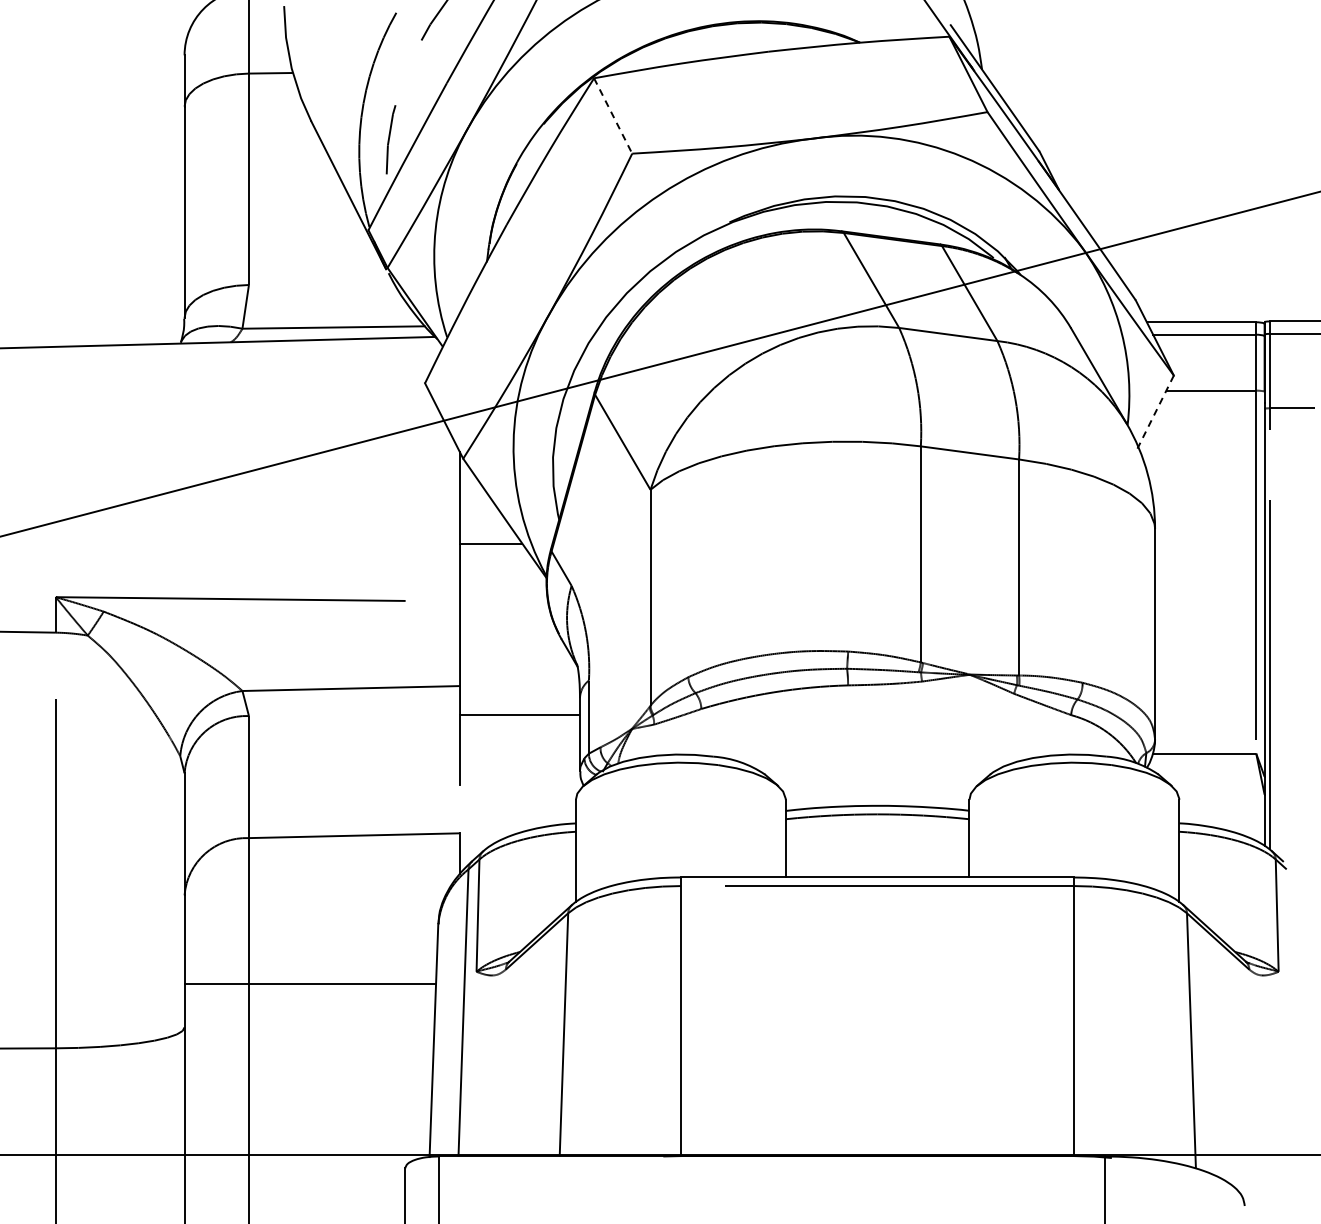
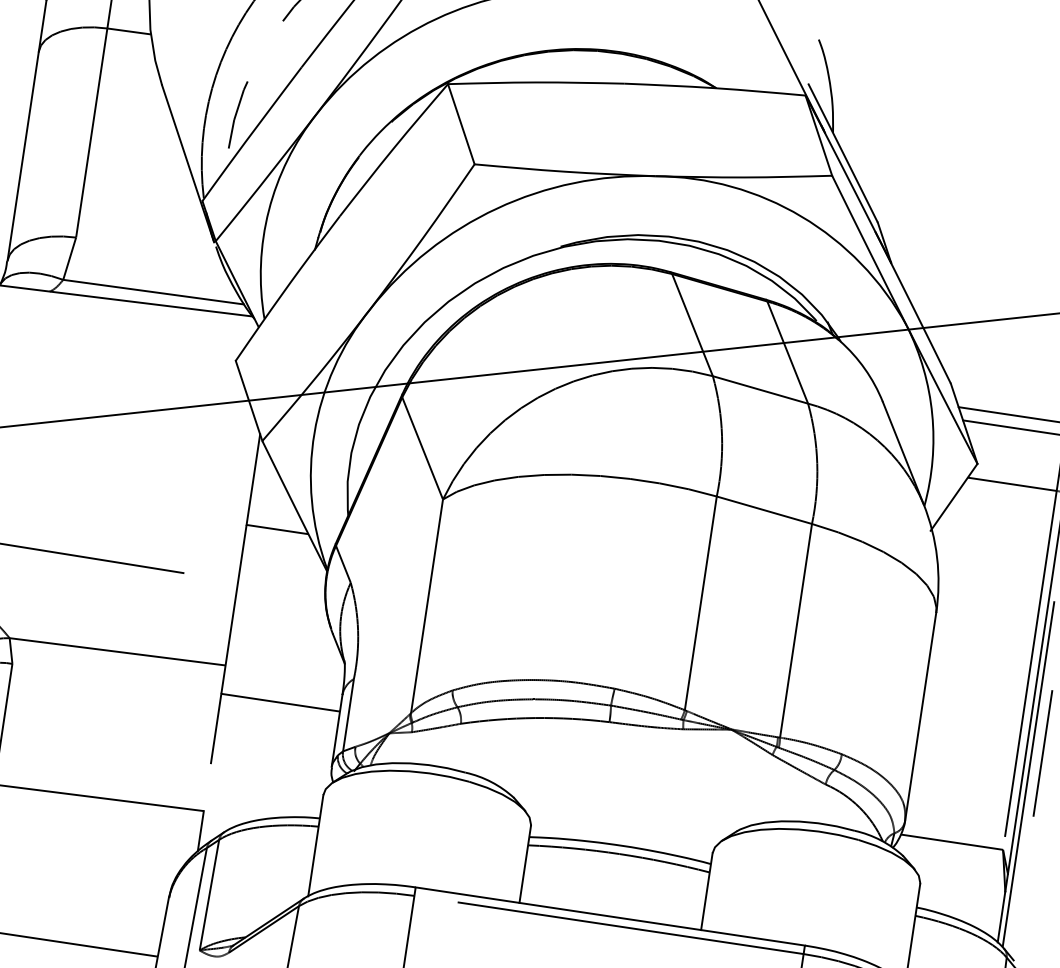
line: (613, 116) -> (461, 124), dashed -> solid
line: (1155, 412) -> (953, 497), dashed -> solid
line: (1281, 652) -> (1043, 753), added

